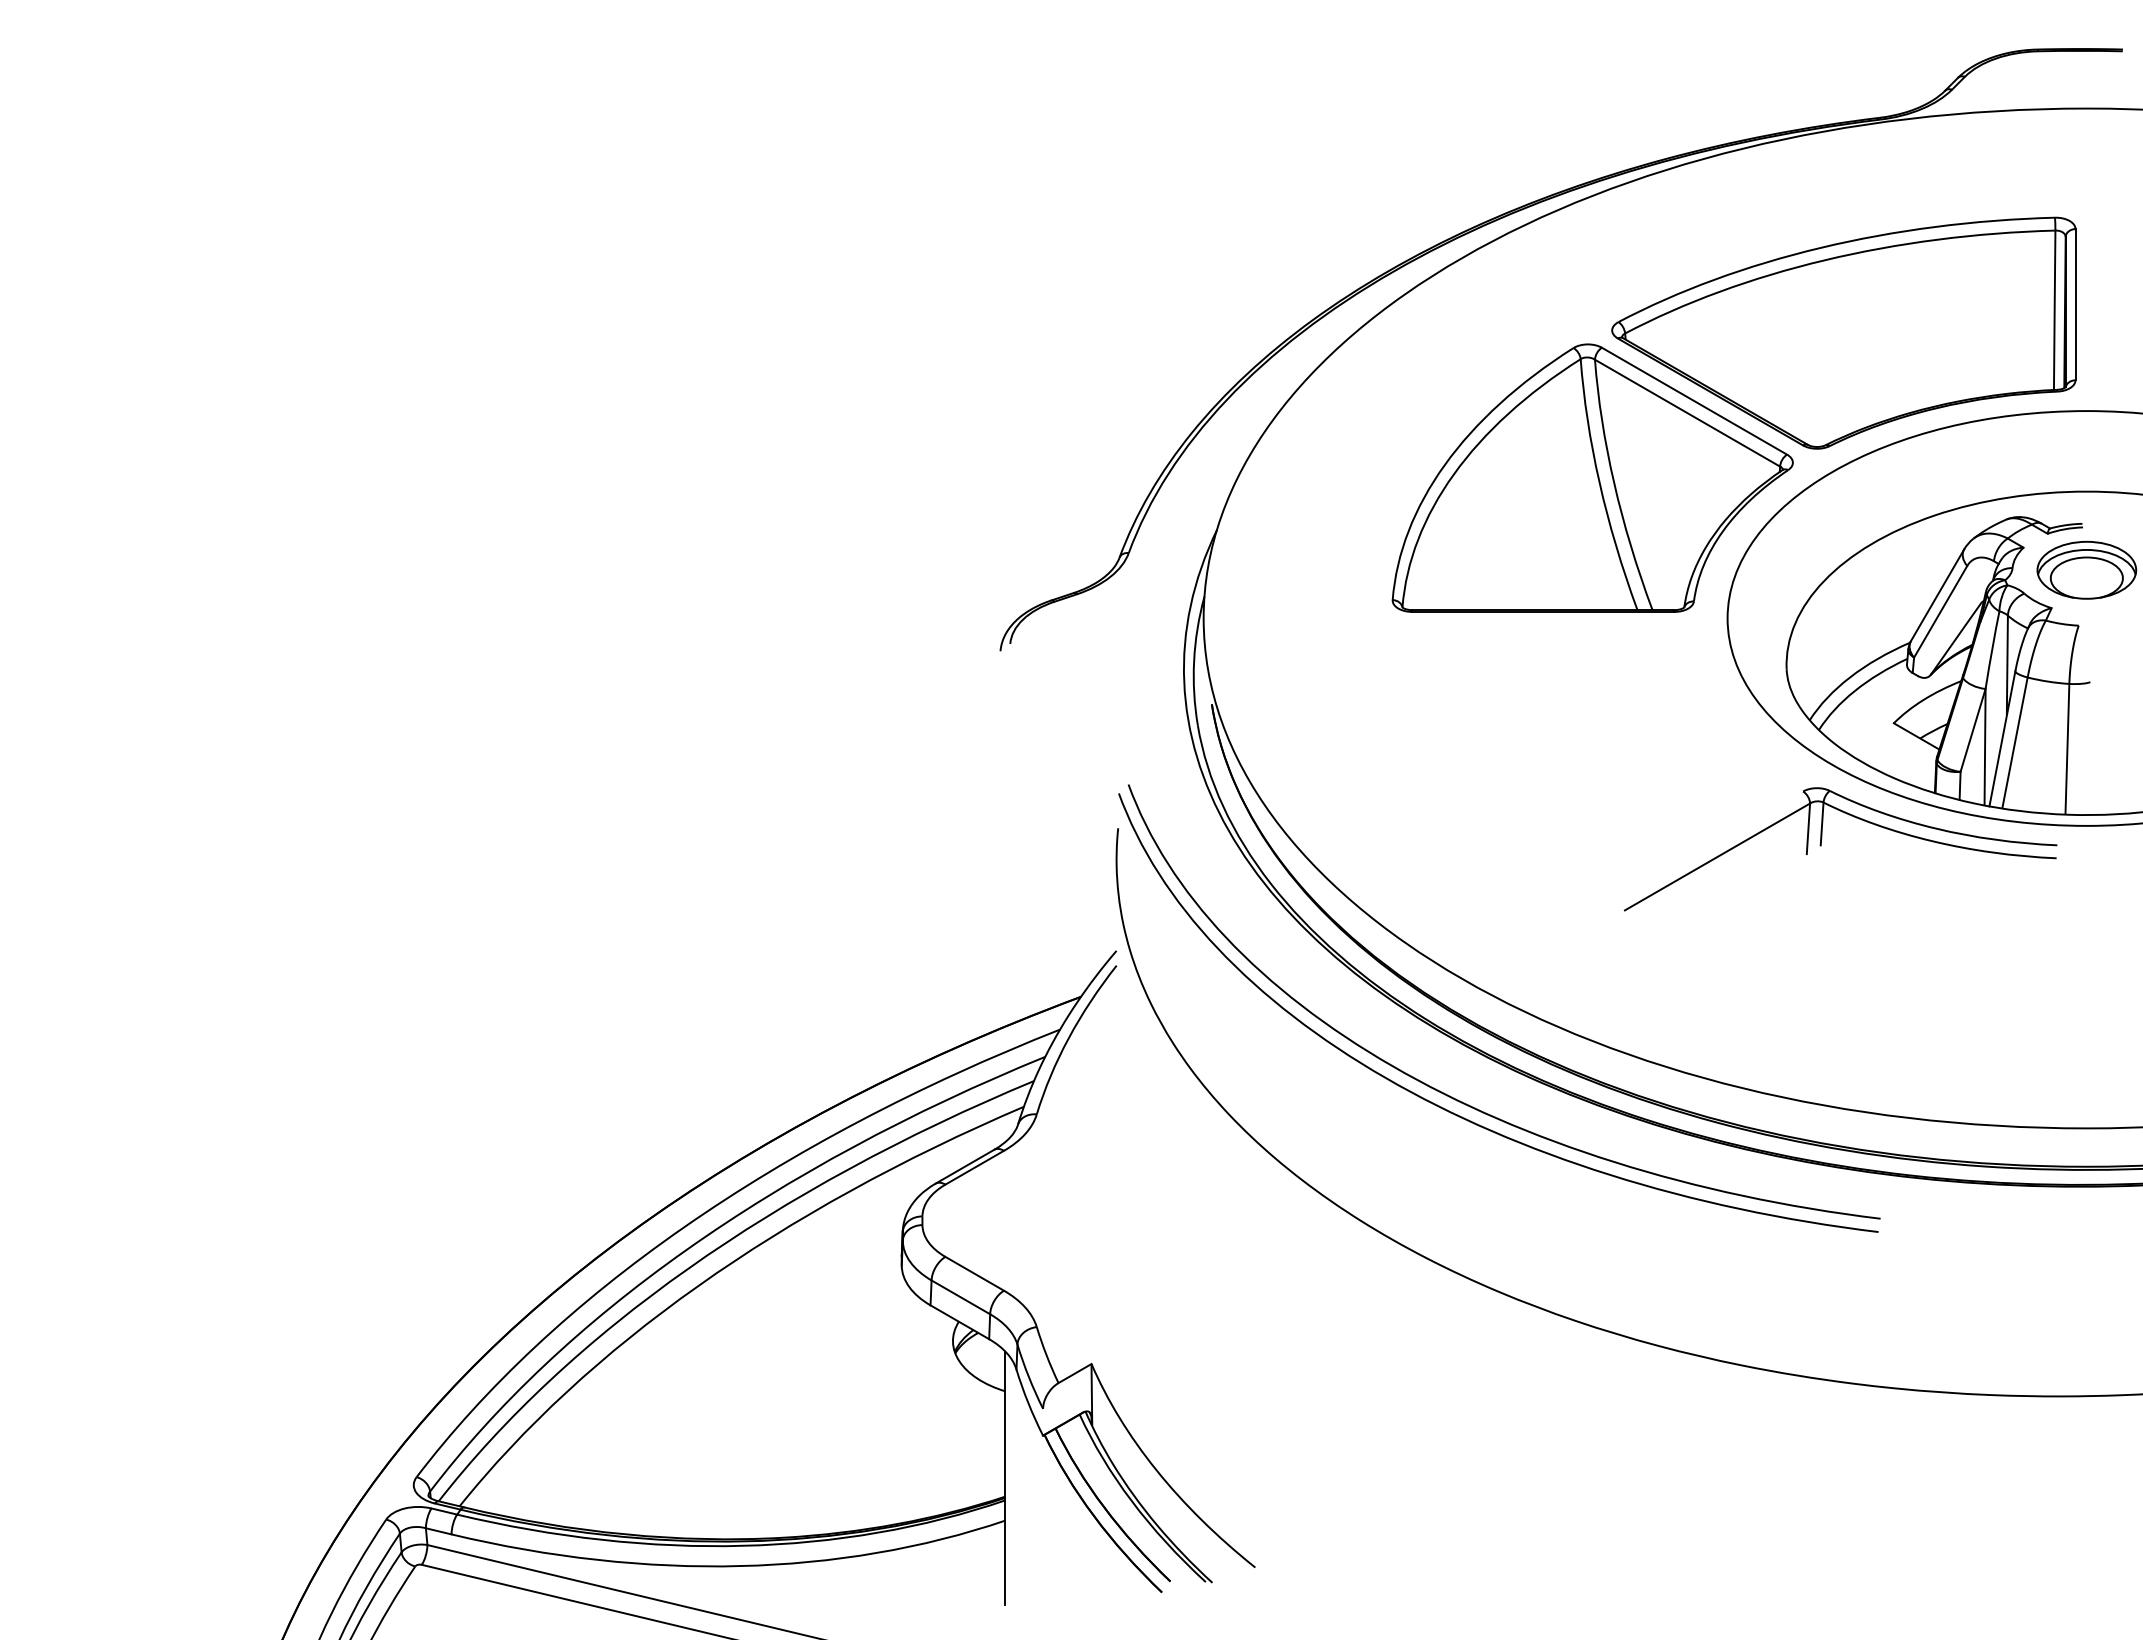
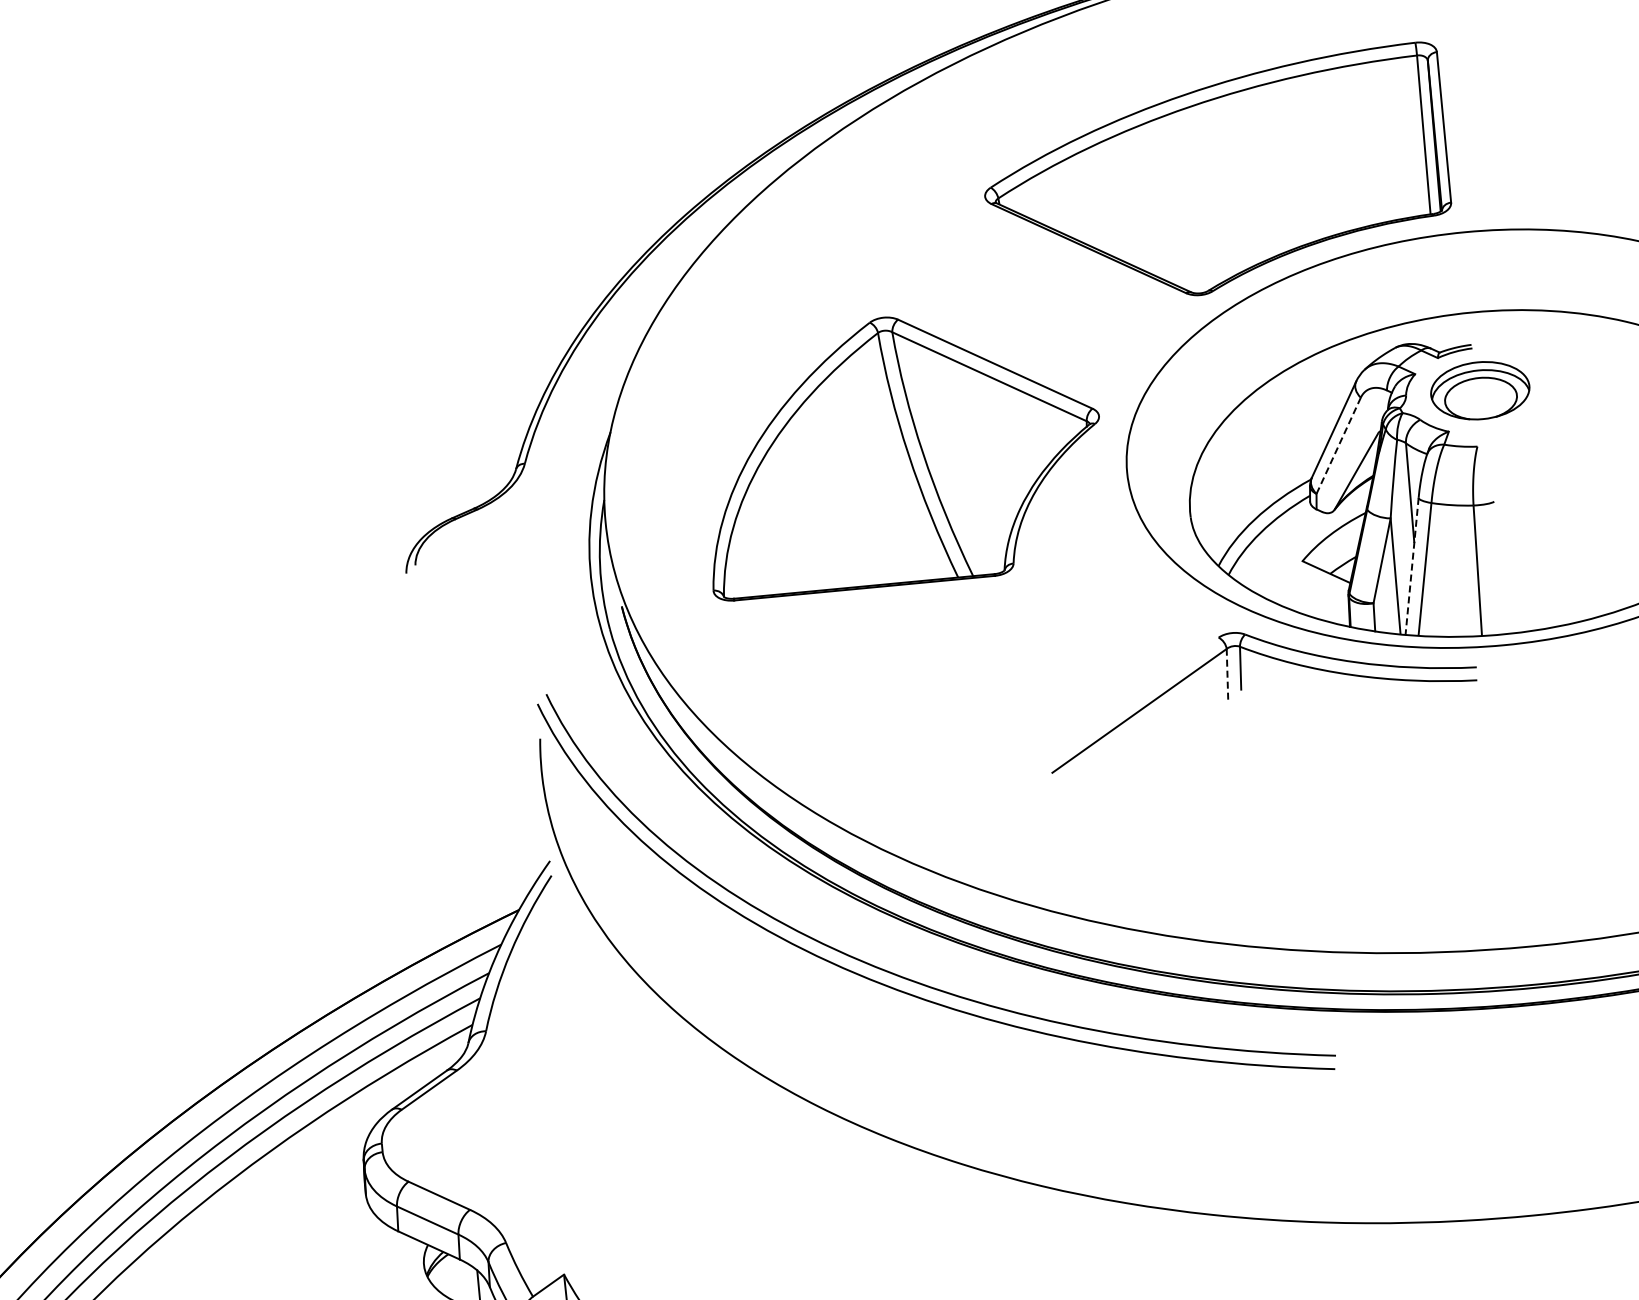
part: (1592, 477) -> (900, 449), moved
line: (1940, 611) -> (1338, 445), solid -> dashed
line: (2002, 738) -> (1412, 566), solid -> dashed
line: (1808, 828) -> (1227, 673), solid -> dashed

